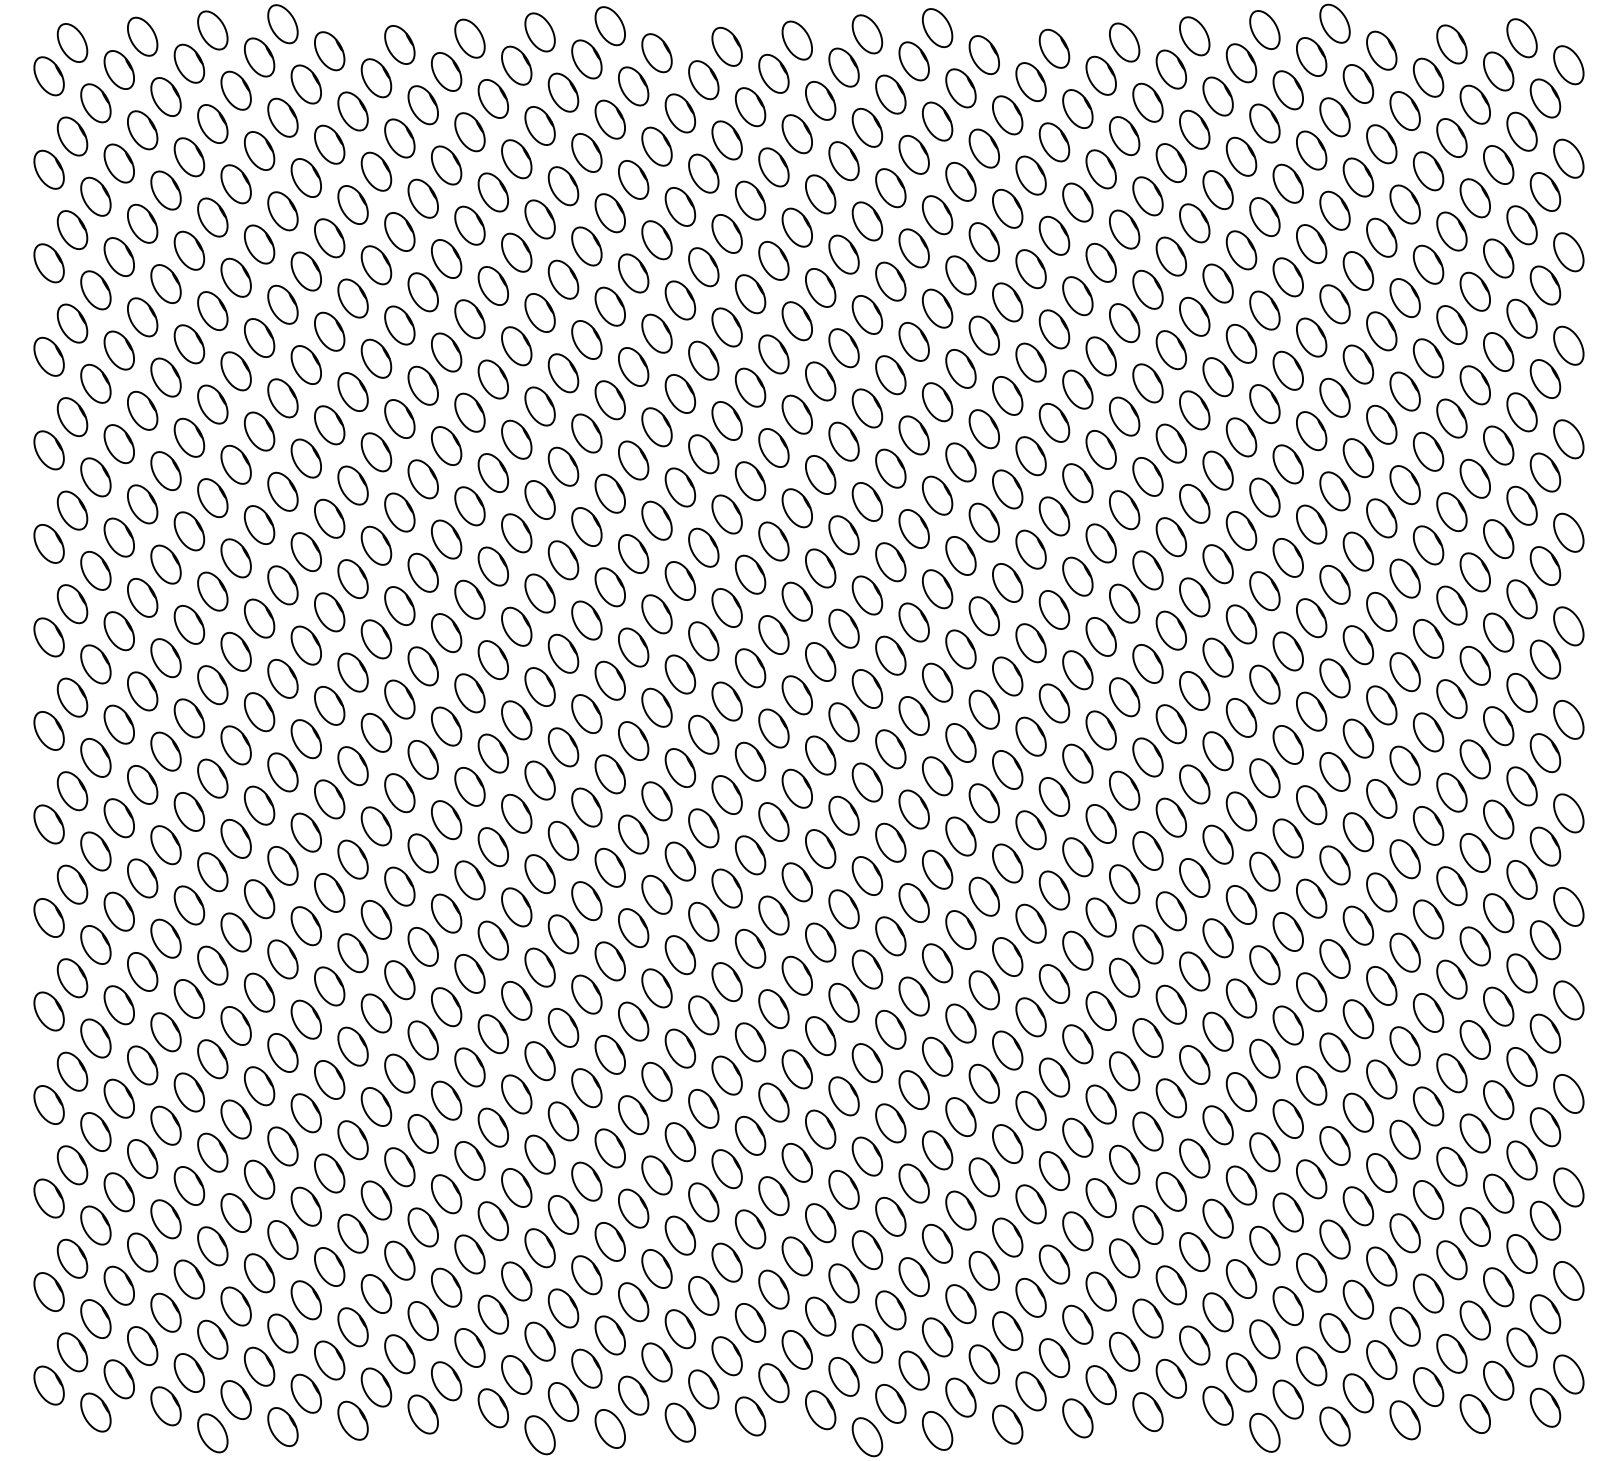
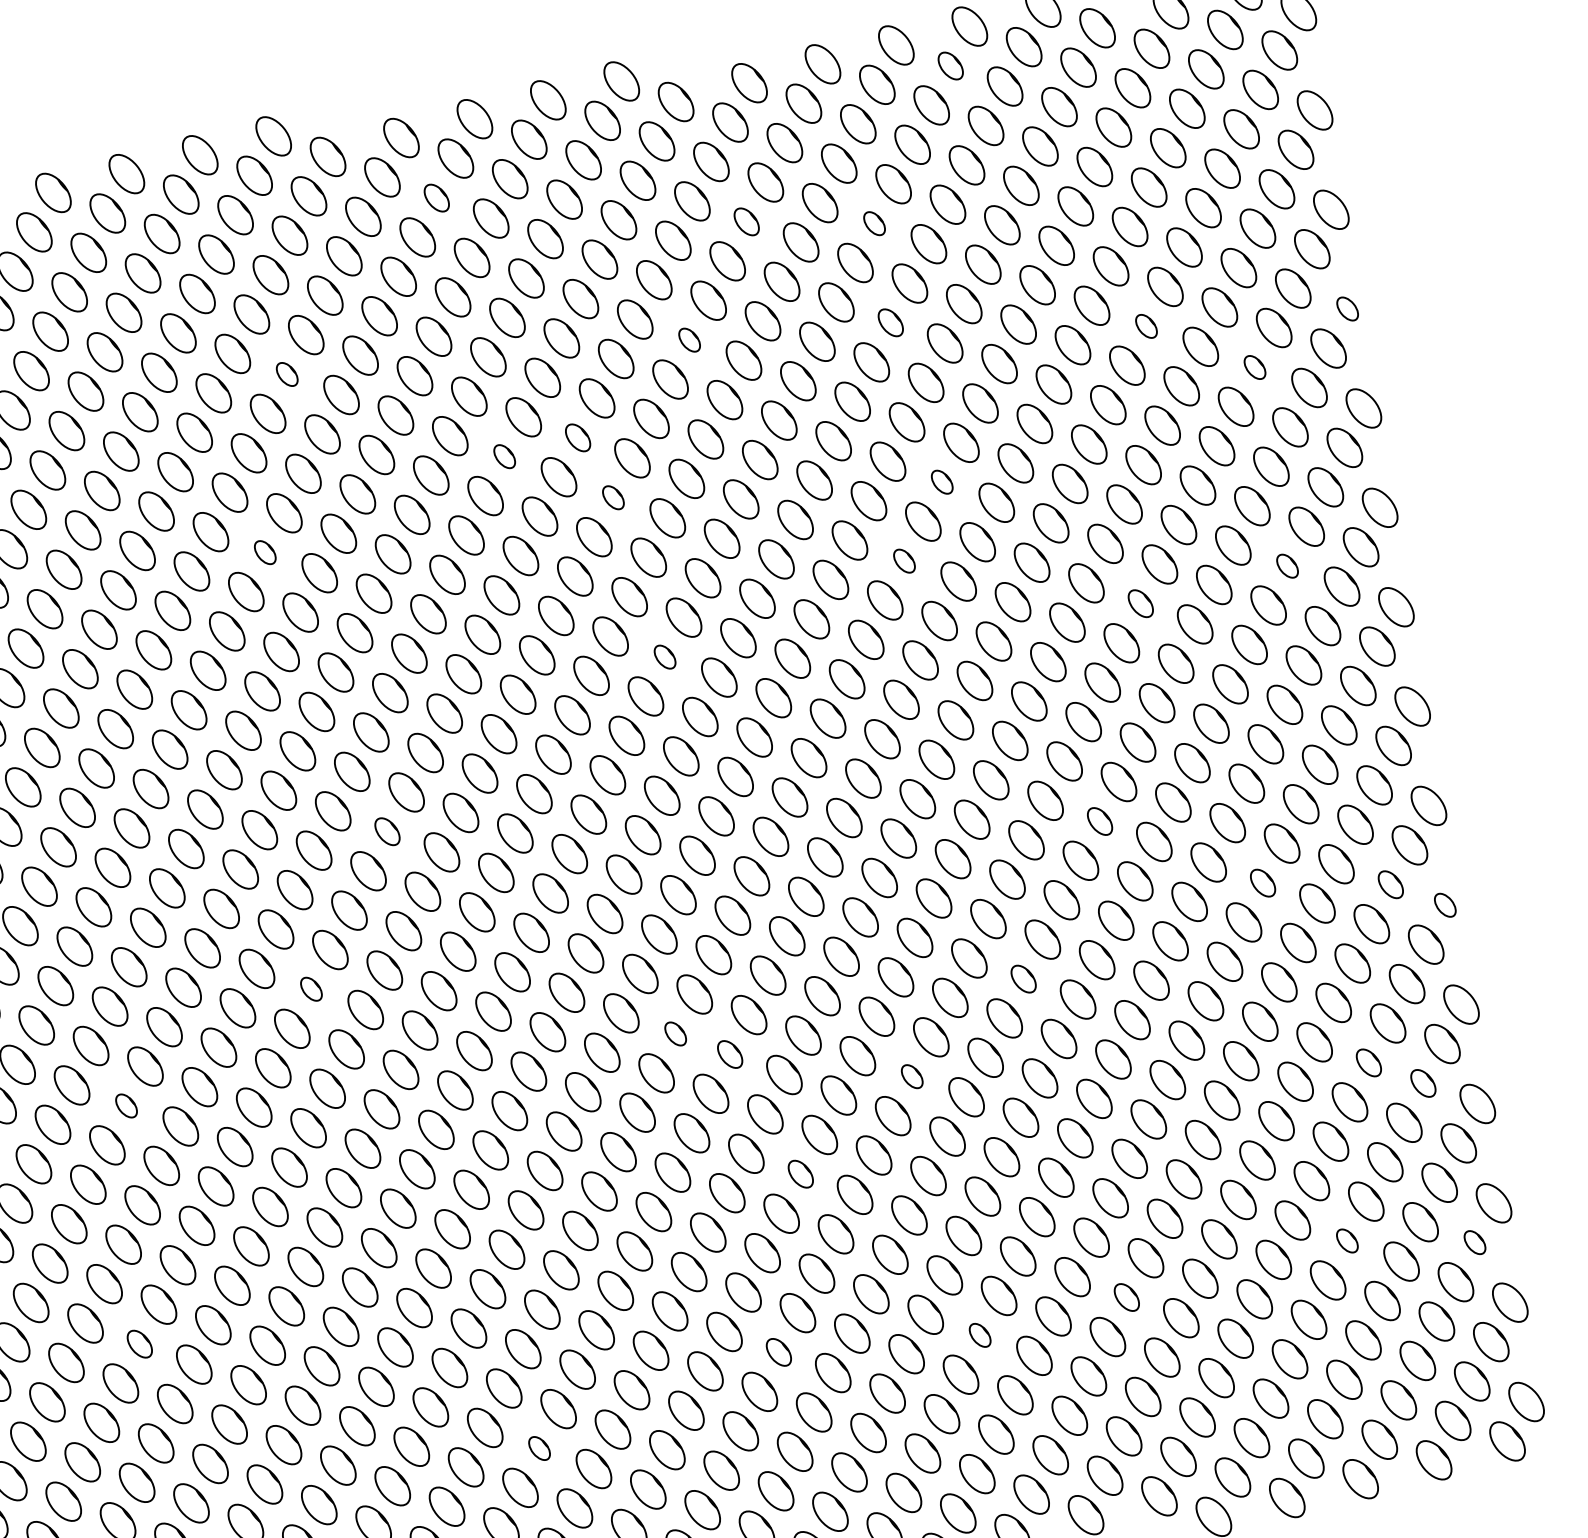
part: (1241, 63) -> (950, 66), size x0.7
part: (750, 107) -> (436, 198), size x0.7
part: (1030, 175) -> (746, 221), size x0.7
part: (1147, 196) -> (874, 223), size x0.6
part: (586, 246) -> (286, 374), size x0.6
part: (960, 275) -> (689, 340), size x0.6
part: (1147, 289) -> (890, 322), size x0.7
part: (1381, 331) -> (1146, 326), size x0.6
part: (1568, 345) -> (1347, 308), size x0.6
part: (843, 348) -> (577, 438), size x0.7
part: (773, 354) -> (504, 456), size x0.6
part: (1474, 385) -> (1254, 367), size x0.6
part: (539, 406) -> (264, 552), size x0.6
part: (867, 408) -> (613, 497), size x0.6
part: (1170, 443) -> (941, 482), size x0.6
part: (1124, 510) -> (904, 561), size x0.6
part: (890, 562) -> (664, 657), size x0.6
part: (1474, 572) -> (1286, 566), size x0.6
part: (1334, 584) -> (1140, 603), size x0.7
part: (609, 680) -> (386, 831), size x0.7
part: (1264, 778) -> (1099, 821), size x0.7
part: (516, 813) -> (311, 989), size x0.6
part: (1404, 859) -> (1262, 883), size x0.7
part: (1521, 879) -> (1390, 884), size x0.7
part: (329, 892) -> (126, 1105), size x0.6
part: (1568, 906) -> (1444, 904), size x0.6
part: (843, 909) -> (675, 1034), size x0.6
part: (1170, 911) -> (1022, 979), size x0.7
part: (890, 936) -> (729, 1054), size x0.7
part: (1054, 983) -> (912, 1076), size x0.6
part: (1474, 1039) -> (1368, 1062), size x0.7
part: (937, 1056) -> (800, 1174), size x0.7
part: (1521, 1066) -> (1422, 1083), size x0.7
part: (305, 1113) -> (139, 1344), size x0.7
part: (1428, 1199) -> (1347, 1240), size x0.6
part: (890, 1216) -> (778, 1352), size x0.7
part: (1217, 1218) -> (1126, 1297), size x0.7
part: (1545, 1220) -> (1475, 1242), size x0.6
part: (1077, 1231) -> (979, 1335), size x0.6
part: (656, 1268) -> (538, 1448), size x0.6

